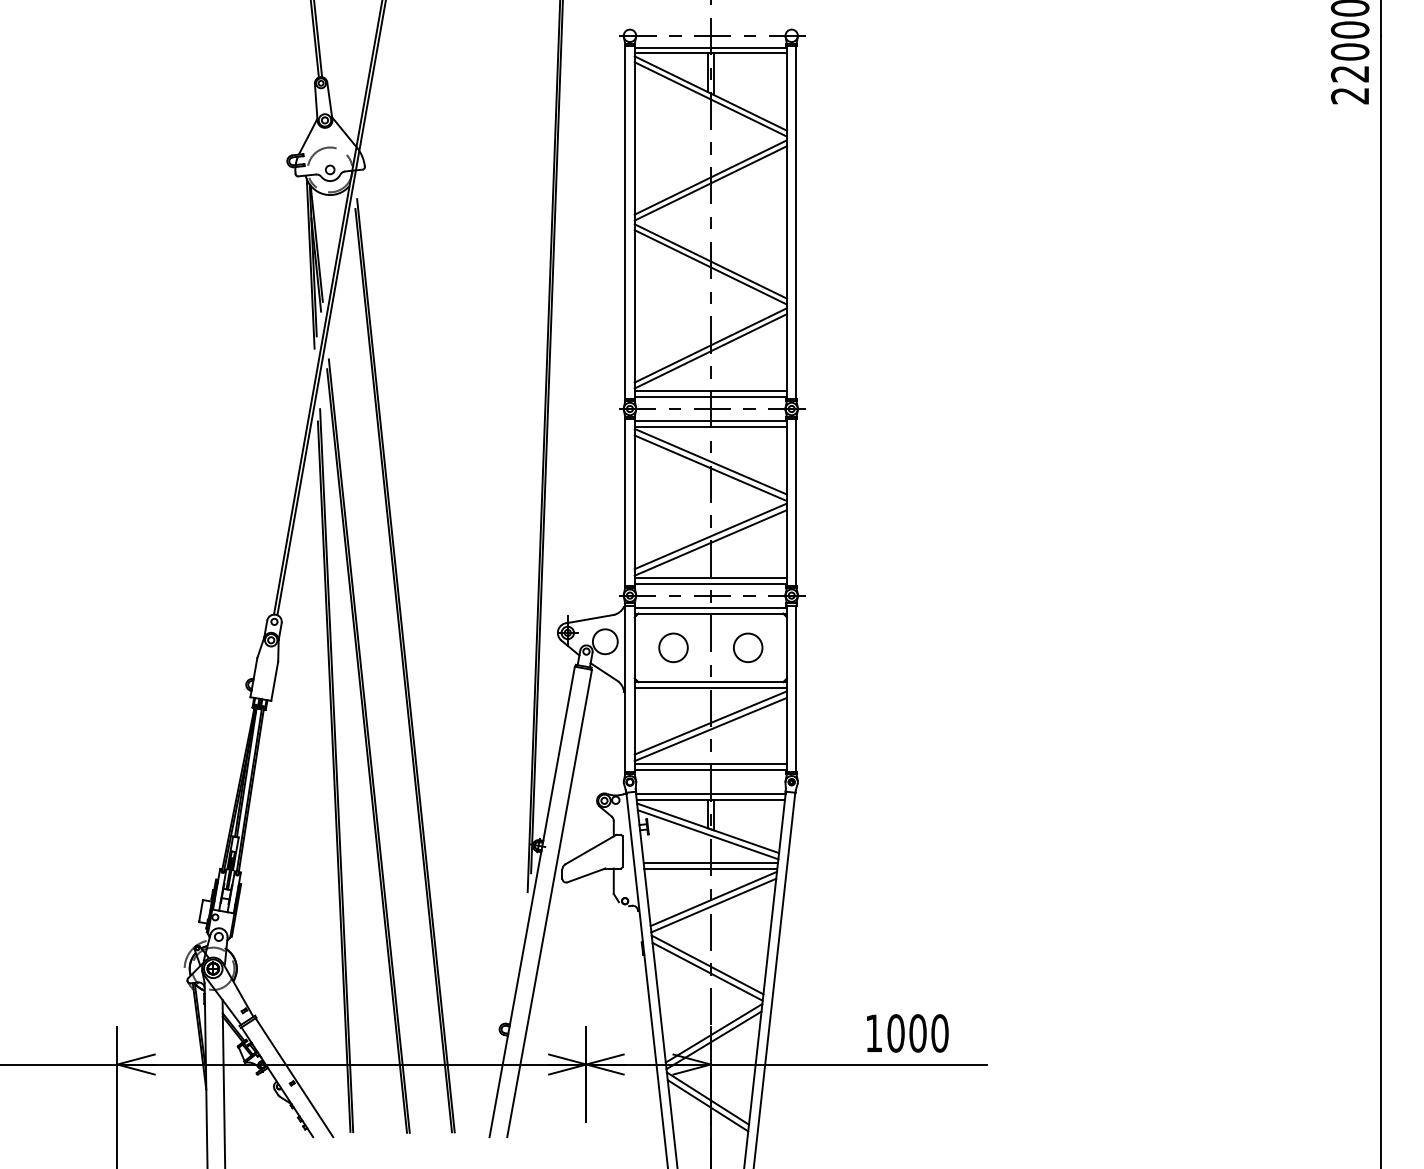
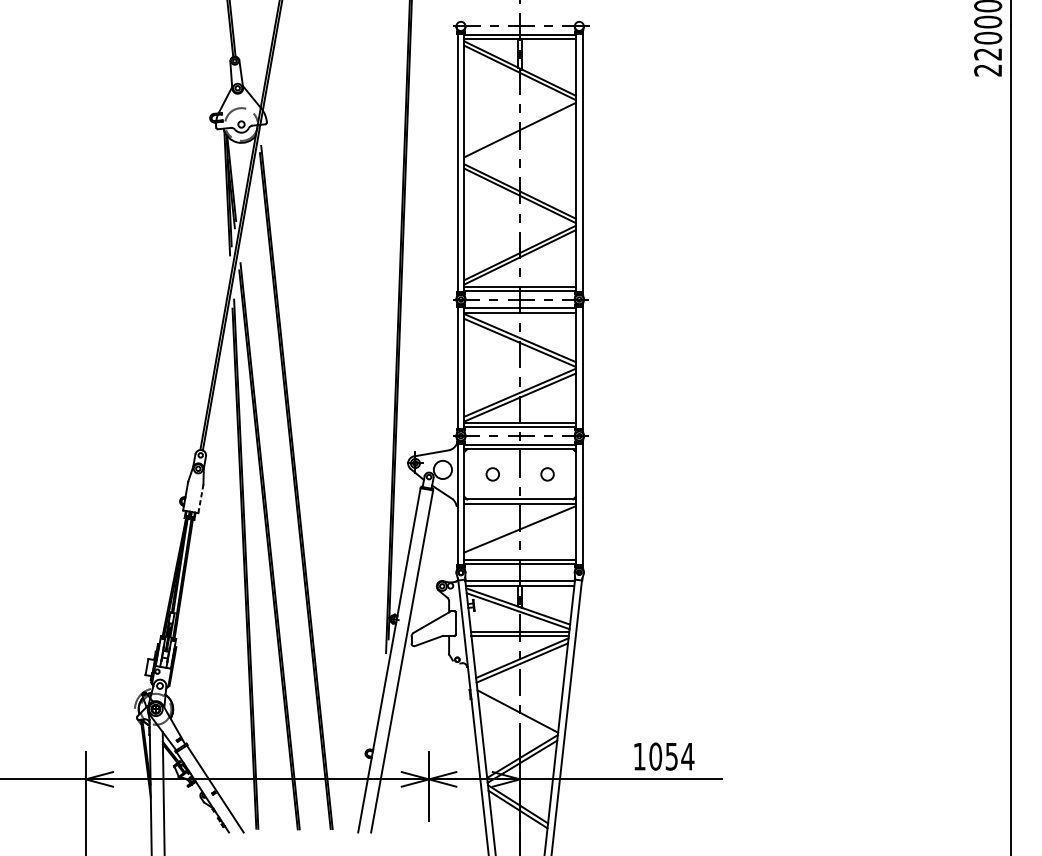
line: (710, 183) -> (519, 134), removed
circle: (673, 647) -> (492, 474), size x0.6
circle: (748, 647) -> (547, 474), size x0.6
line: (274, 681) -> (200, 499), solid -> dashed
line: (710, 729) -> (519, 534), removed
line: (707, 964) -> (517, 706), removed
text: (929, 1033) -> (680, 756), 1000 -> 1054

